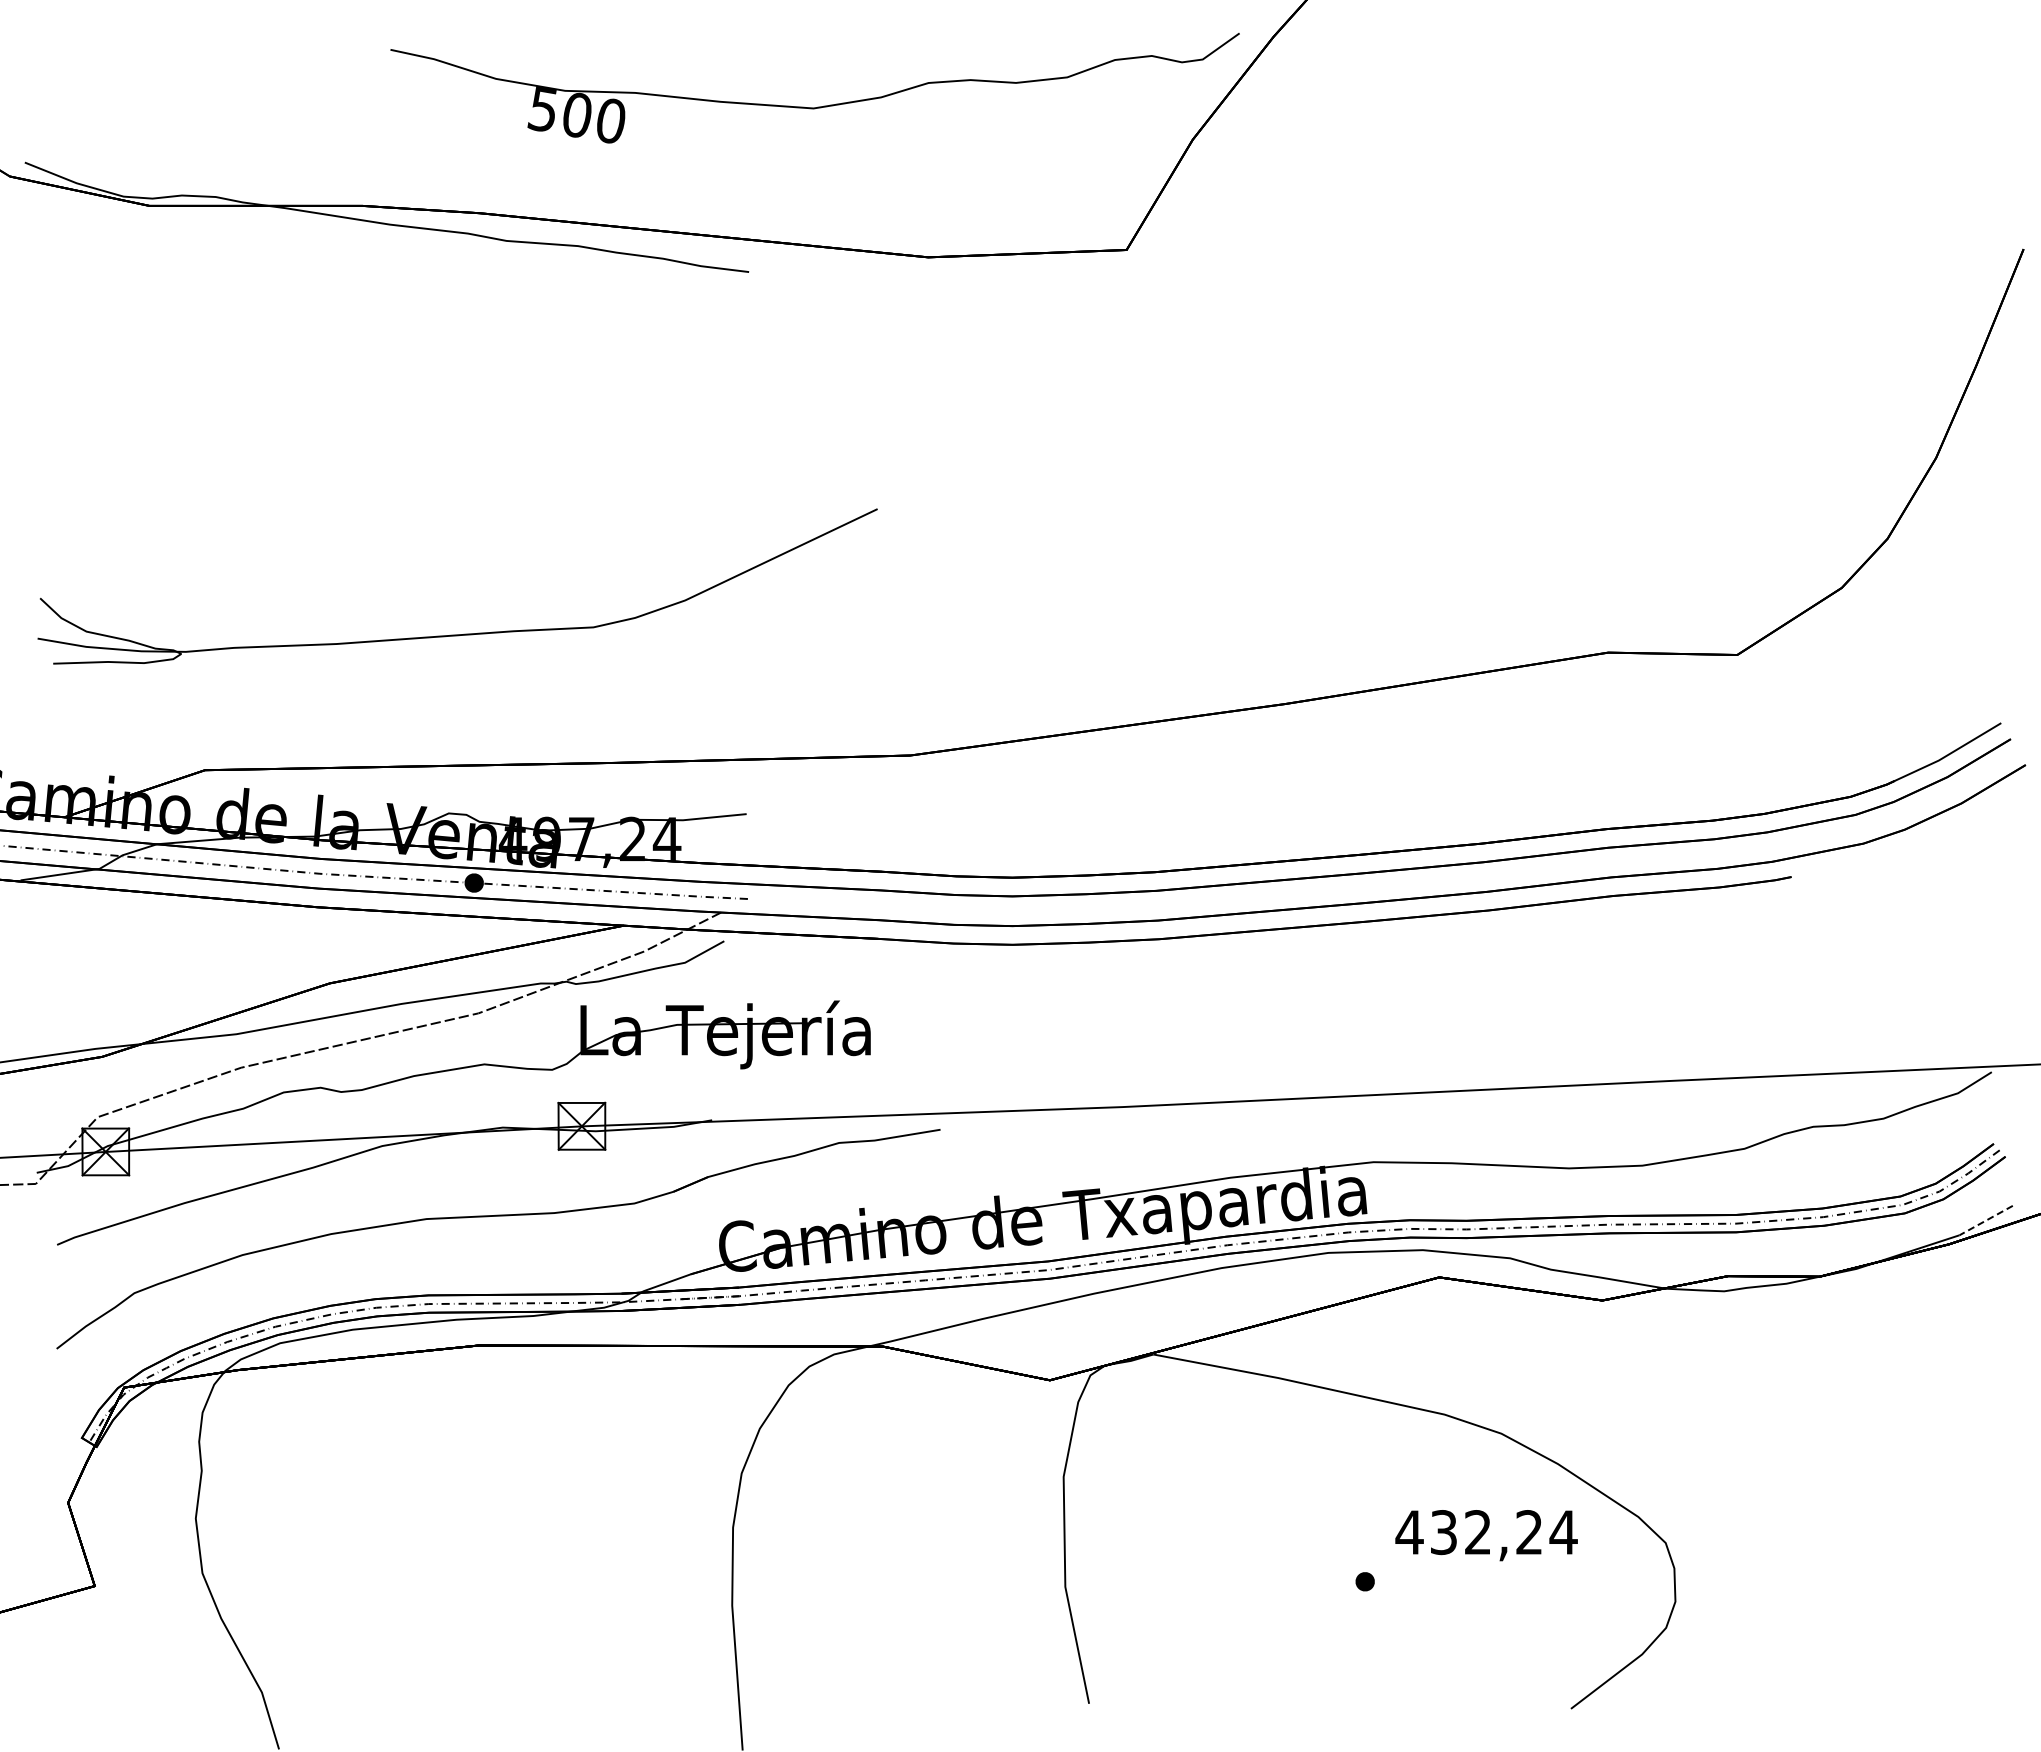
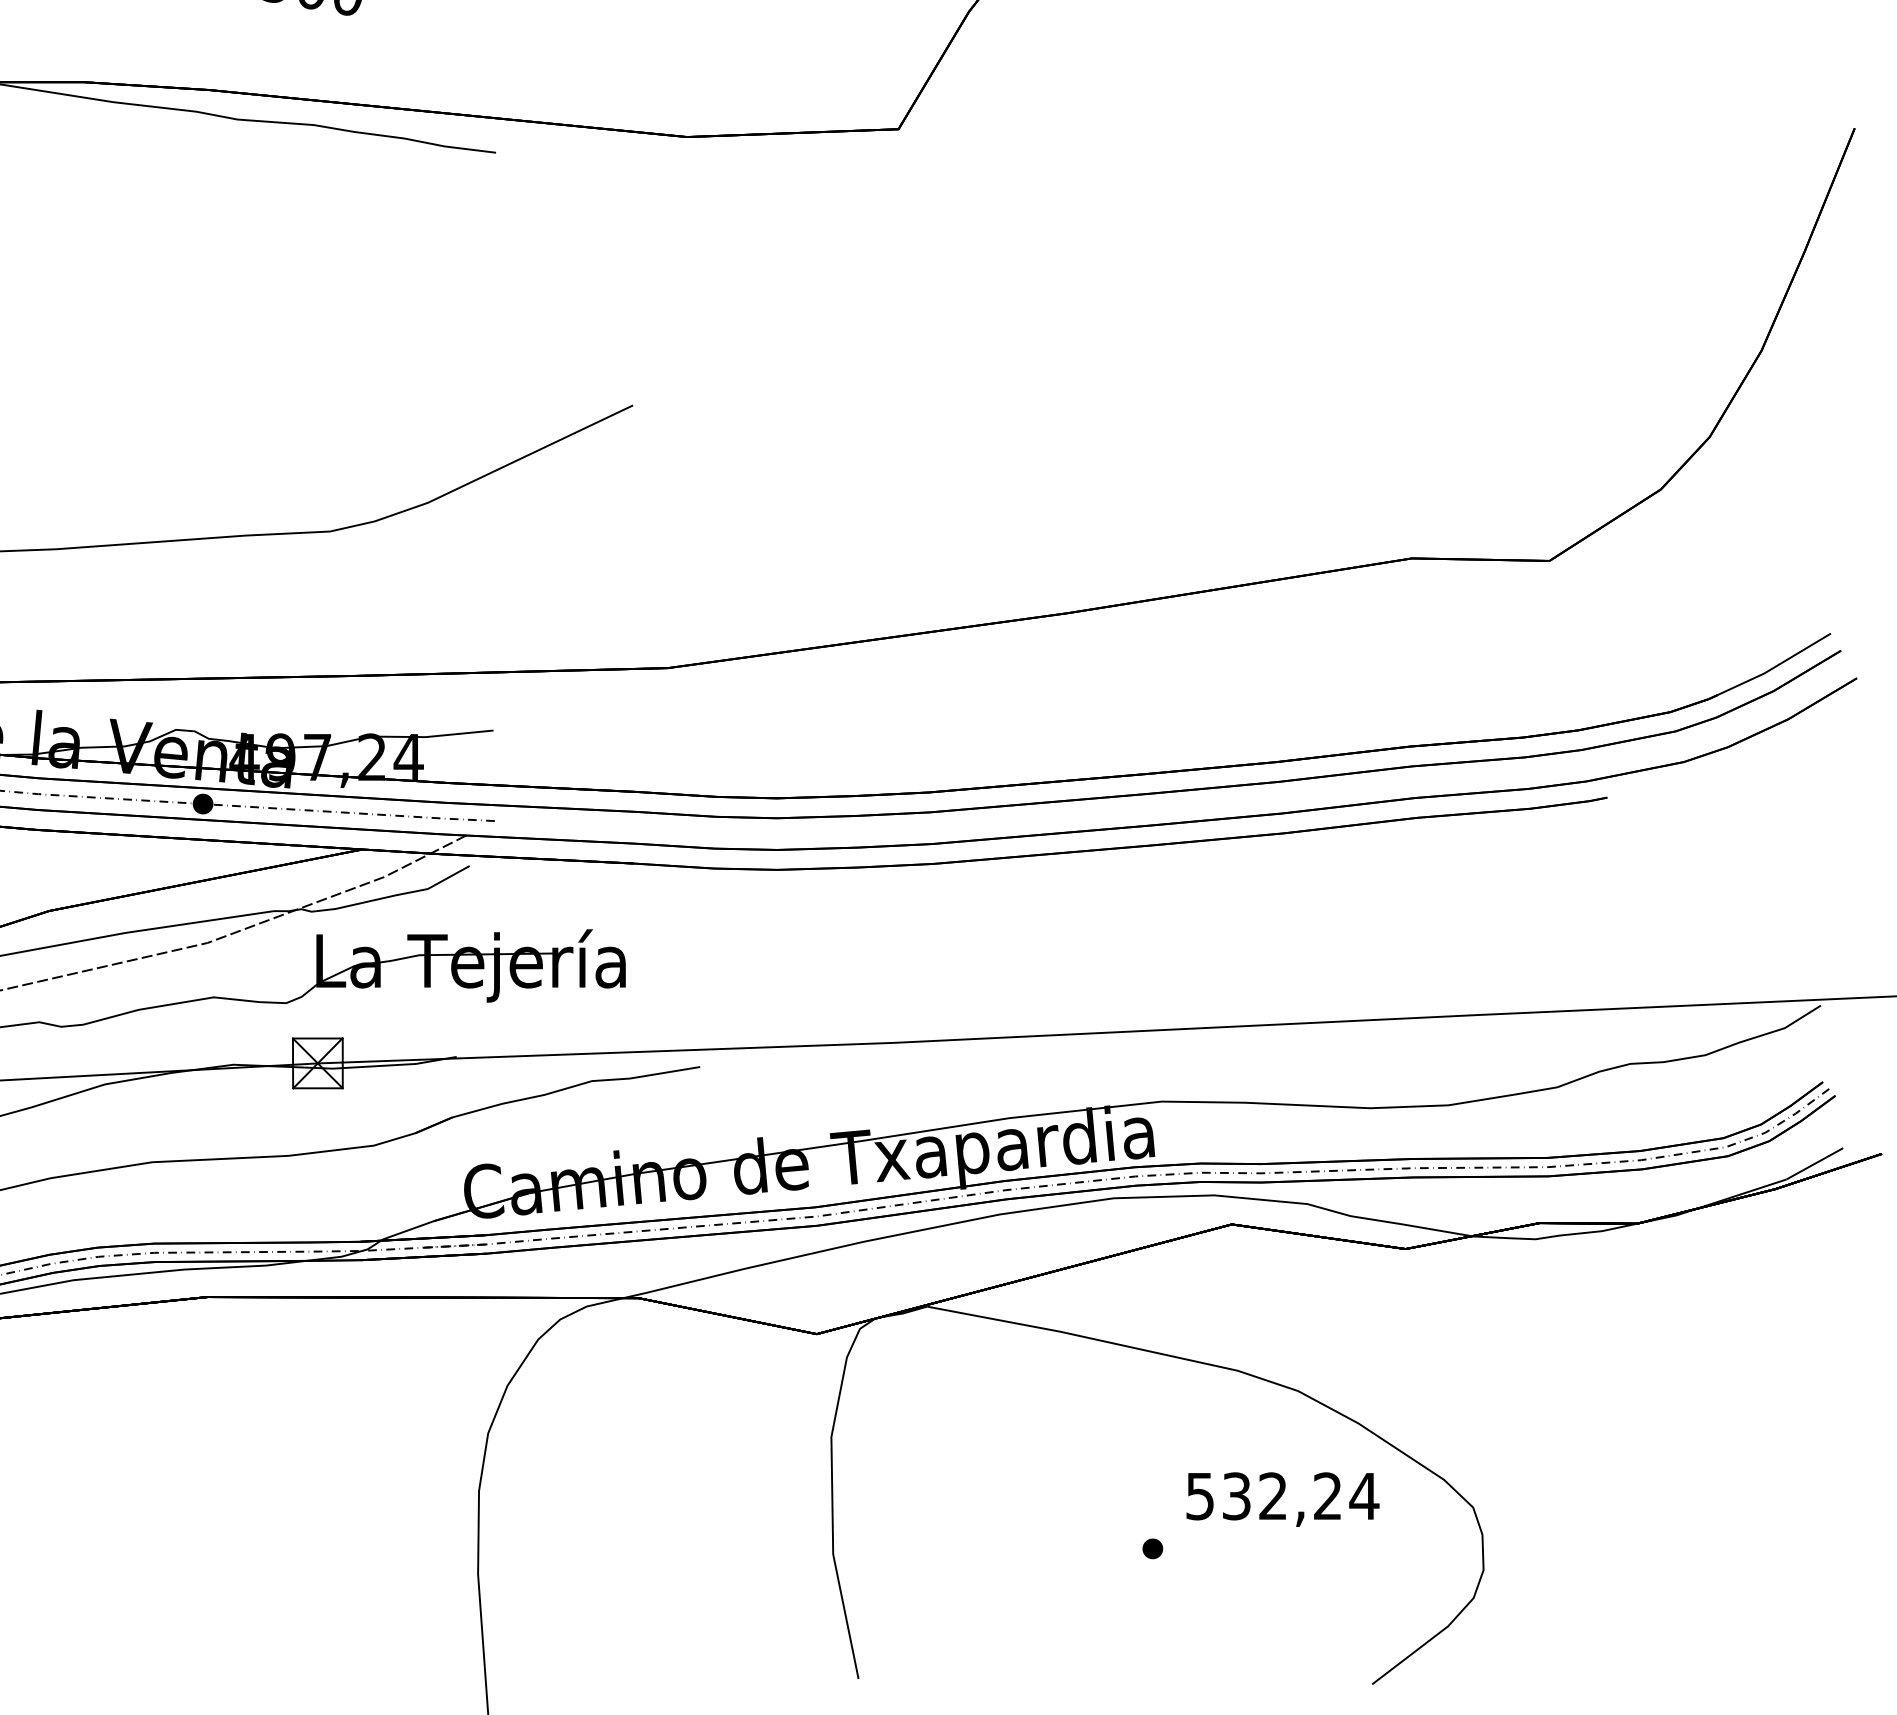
line: (1985, 1220) -> (1814, 1163), dashed -> solid
text: (1409, 1532) -> (1200, 1496), 432,24 -> 532,24

